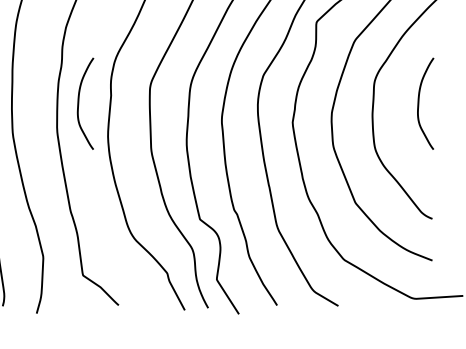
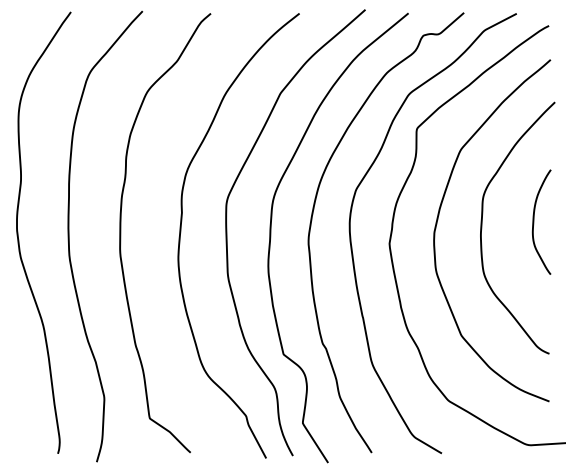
curve: (79, 103) -> (145, 221), removed

